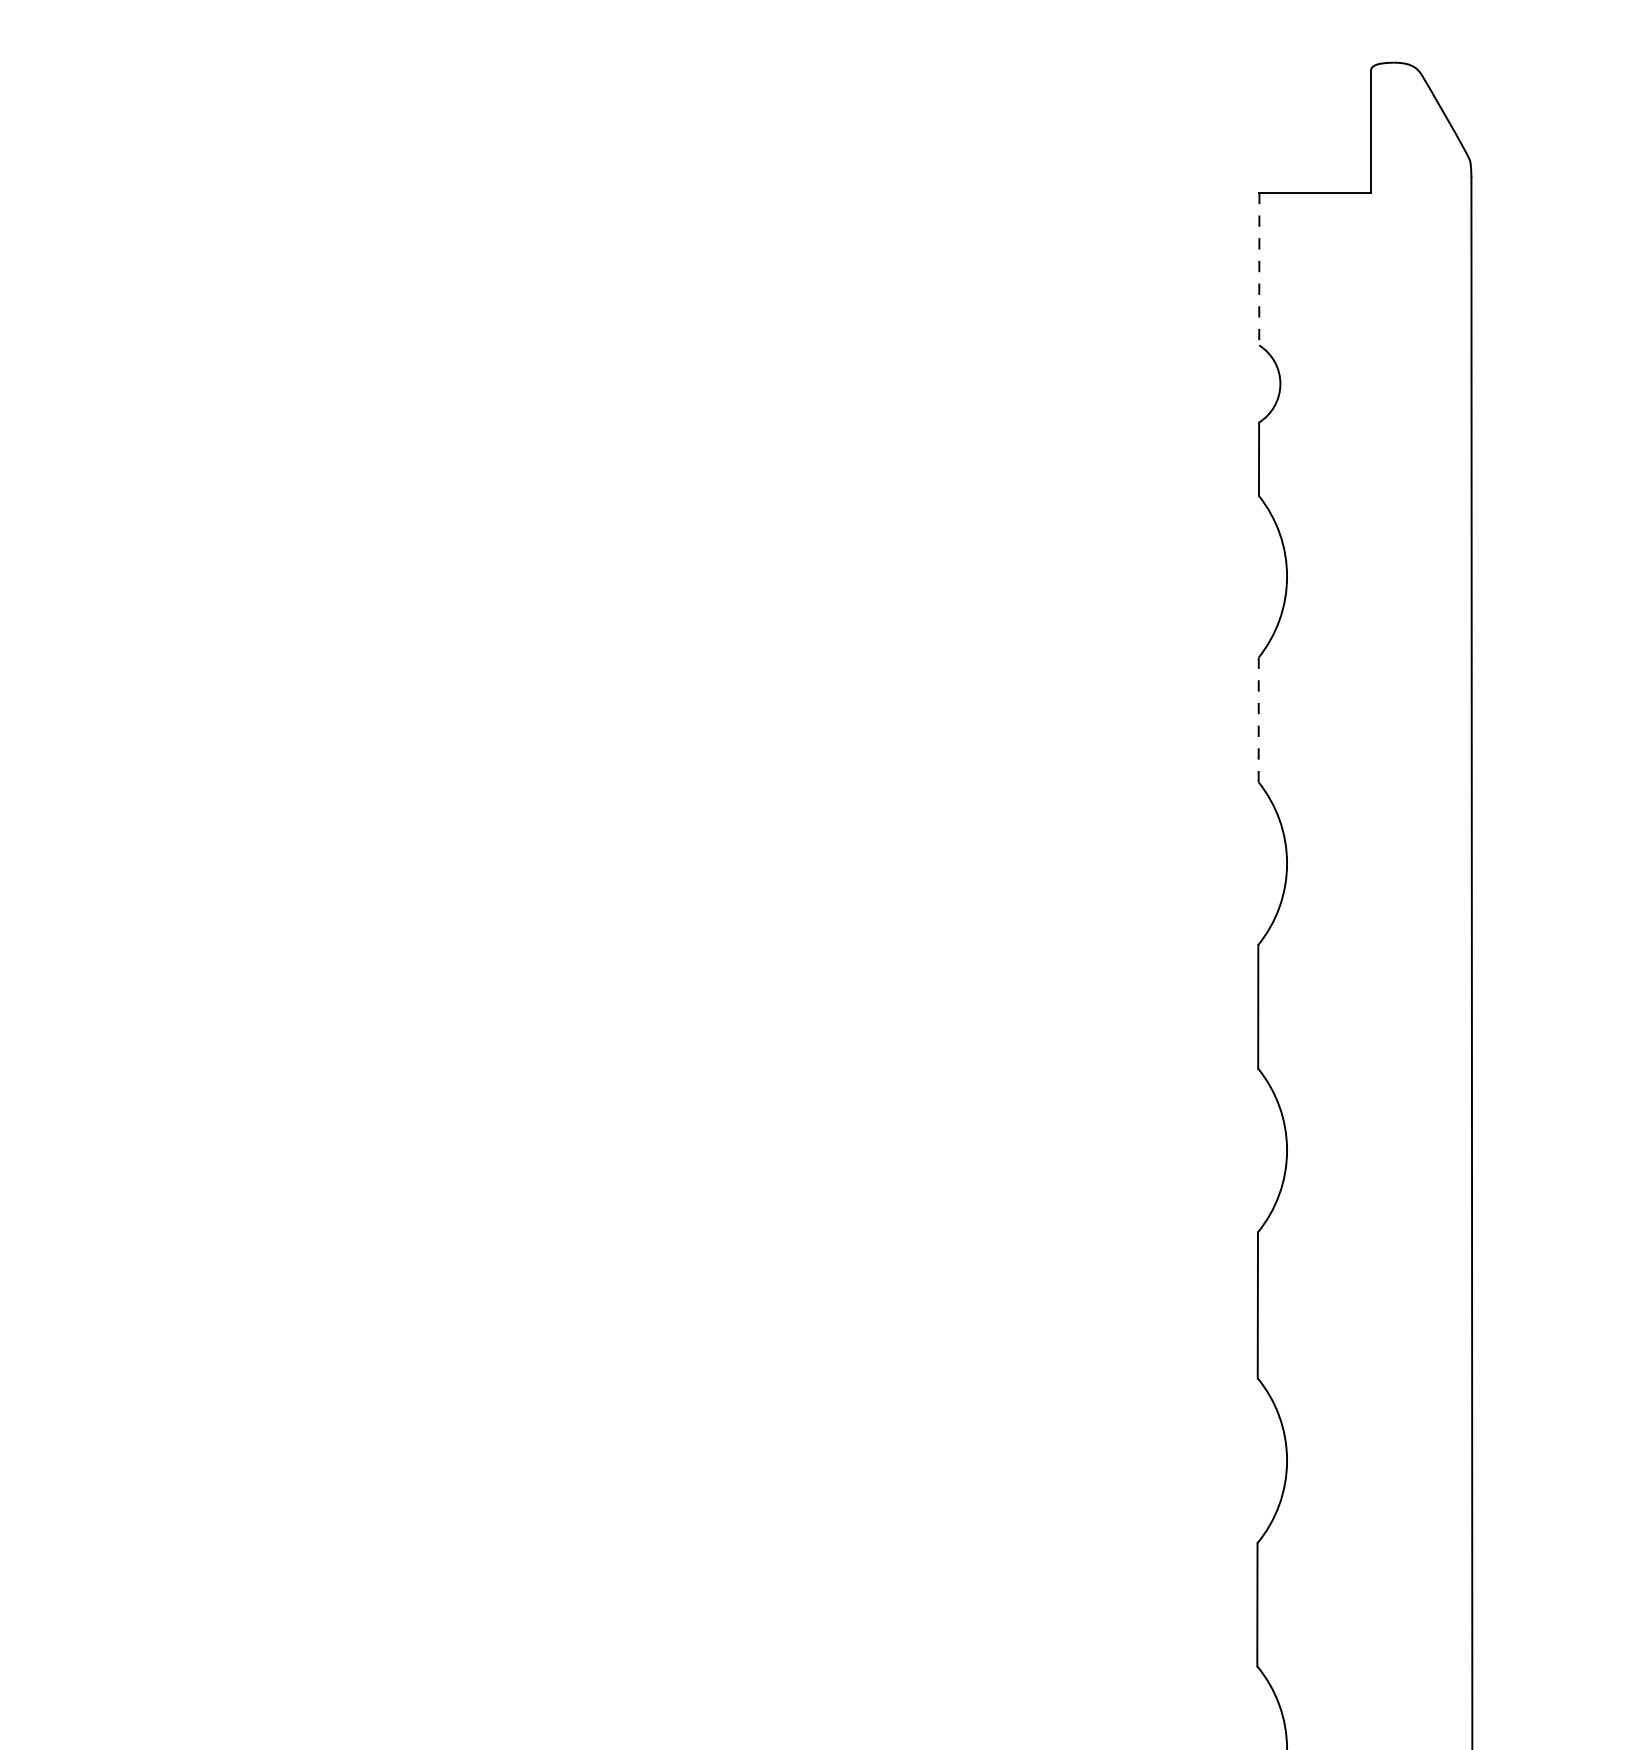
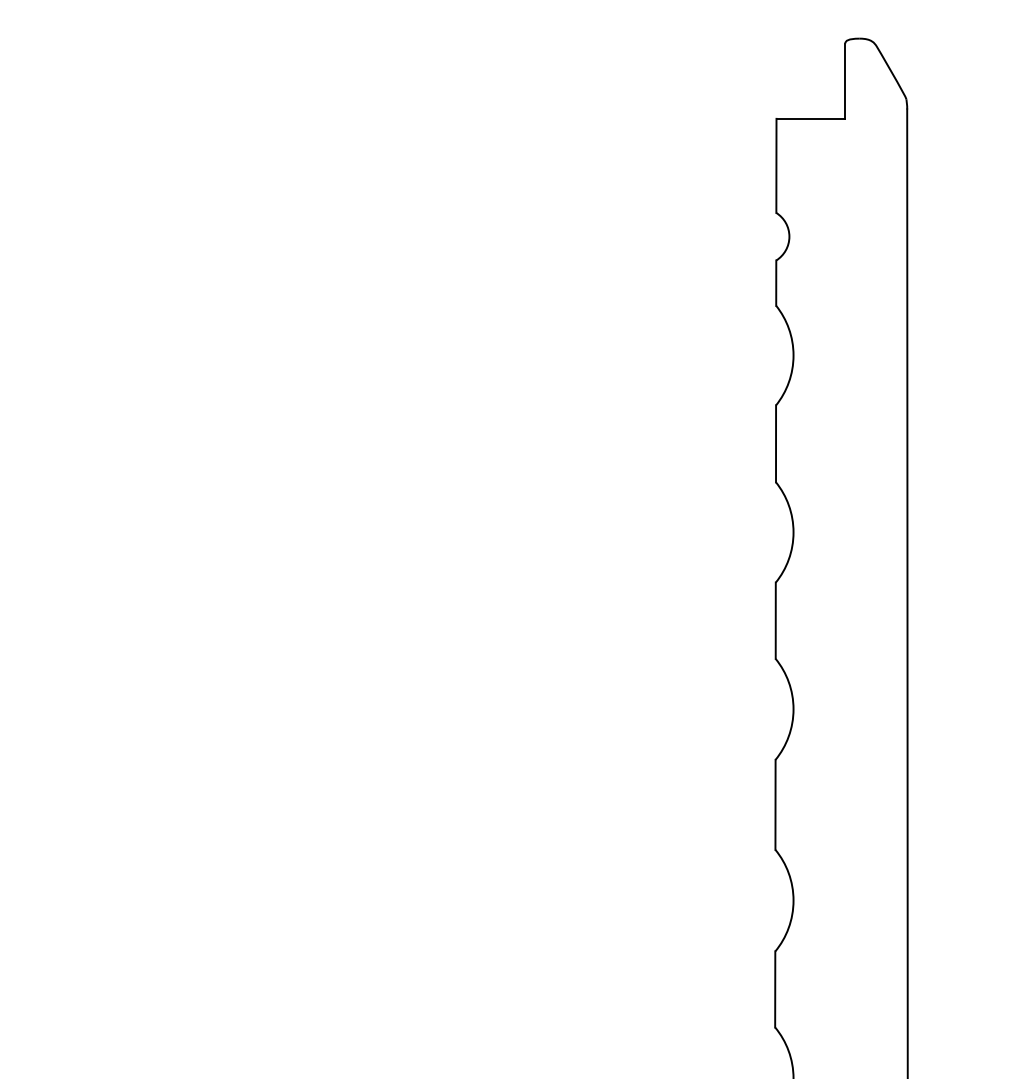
line: (1259, 270) -> (776, 166), dashed -> solid
line: (1259, 720) -> (776, 444), dashed -> solid

